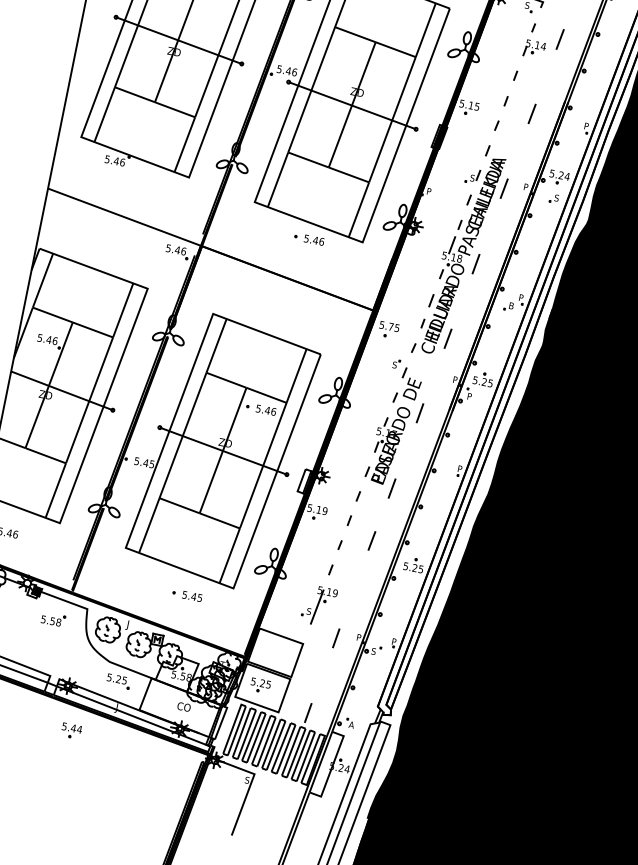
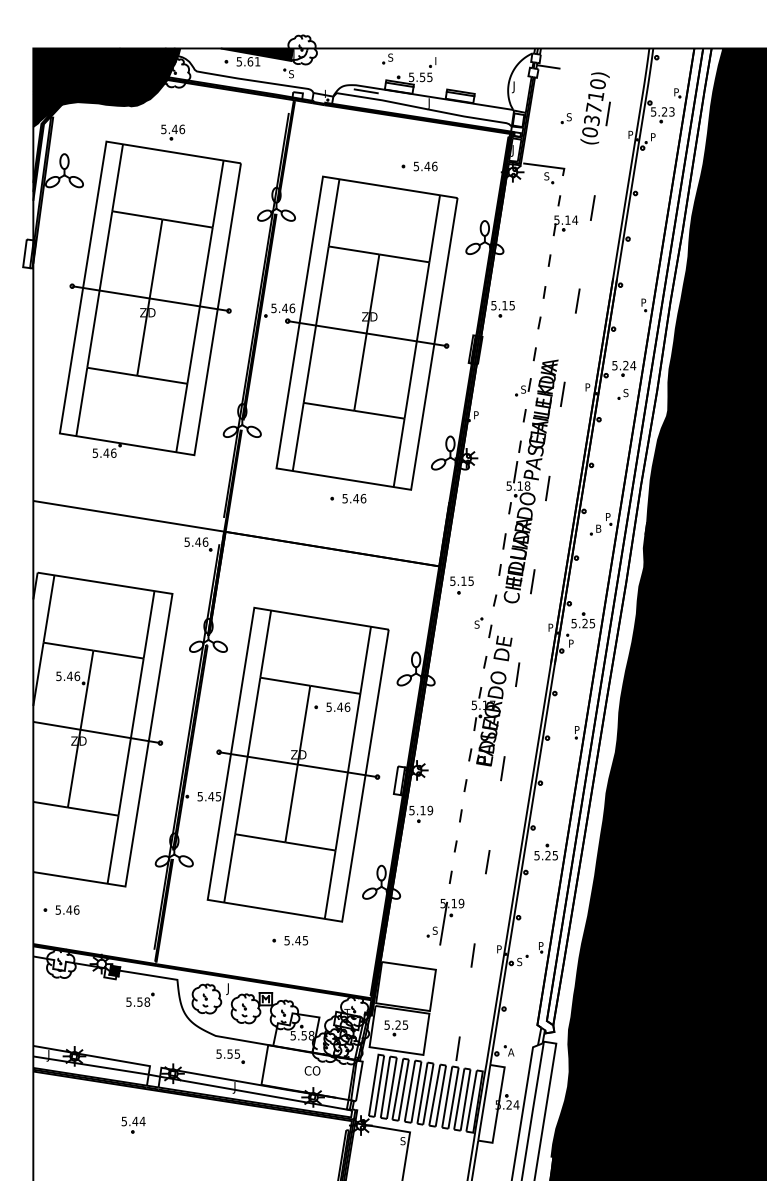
text: (390, 326) -> (463, 580), 5.75 -> 5.15
line: (371, 541) -> (487, 862), moved
text: (118, 678) -> (229, 1053), 5.25 -> 5.55
part: (71, 730) -> (133, 1124), moved

